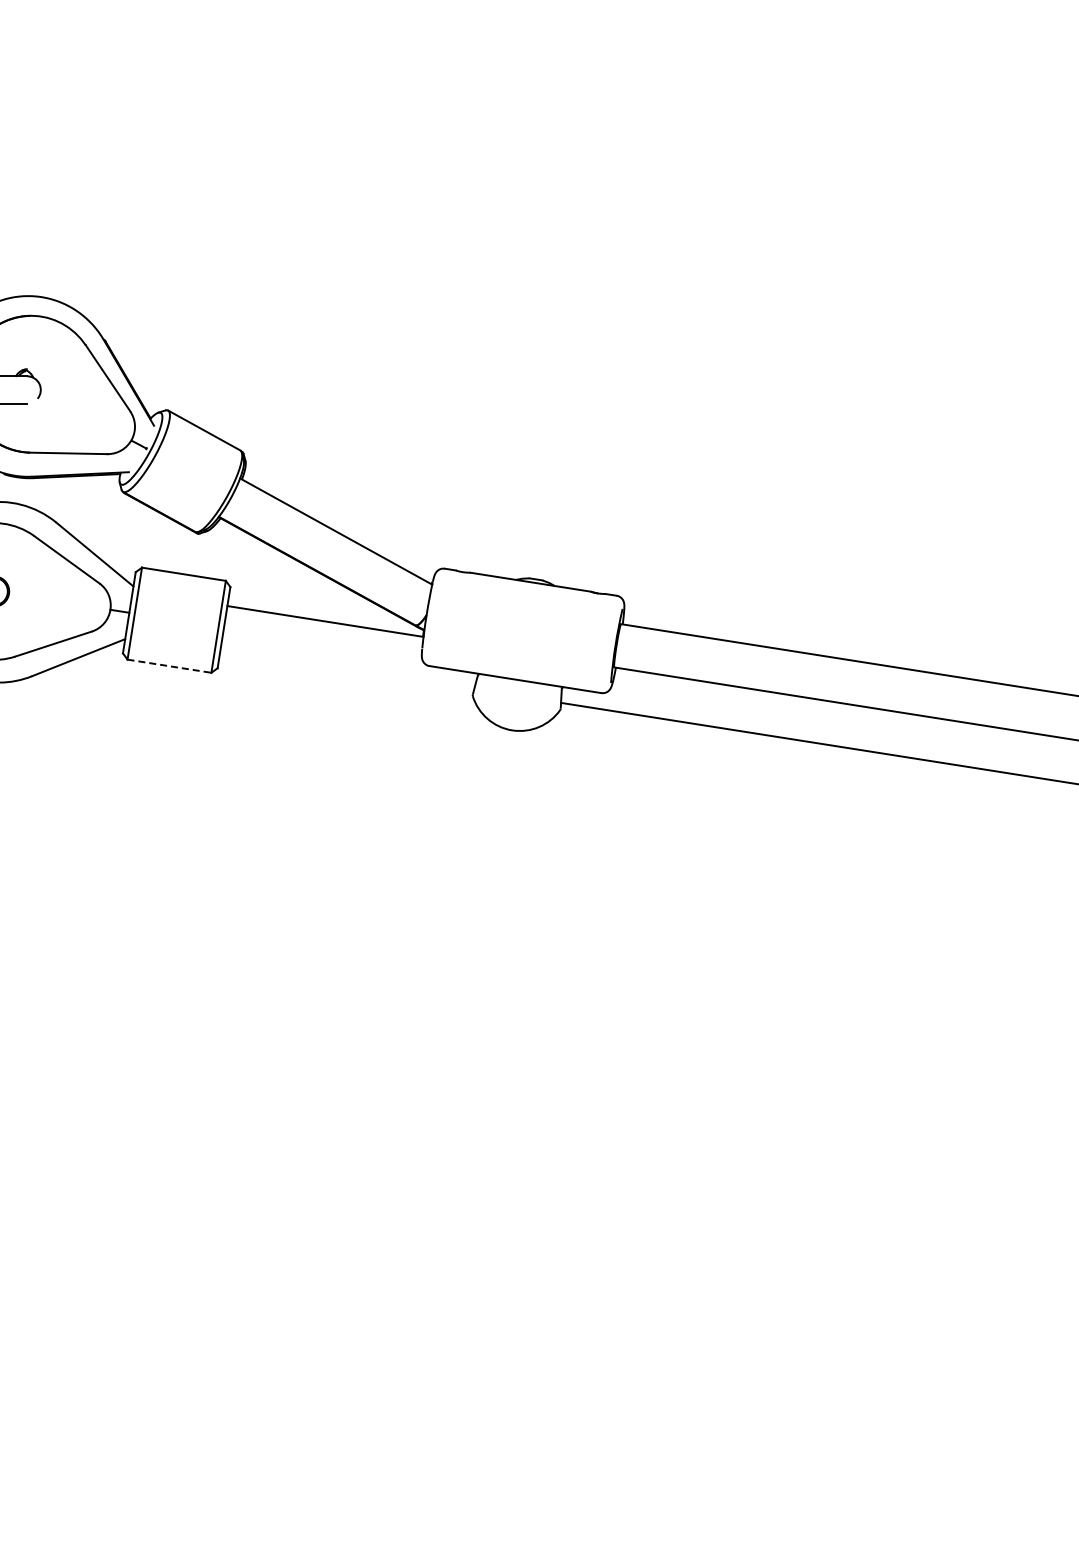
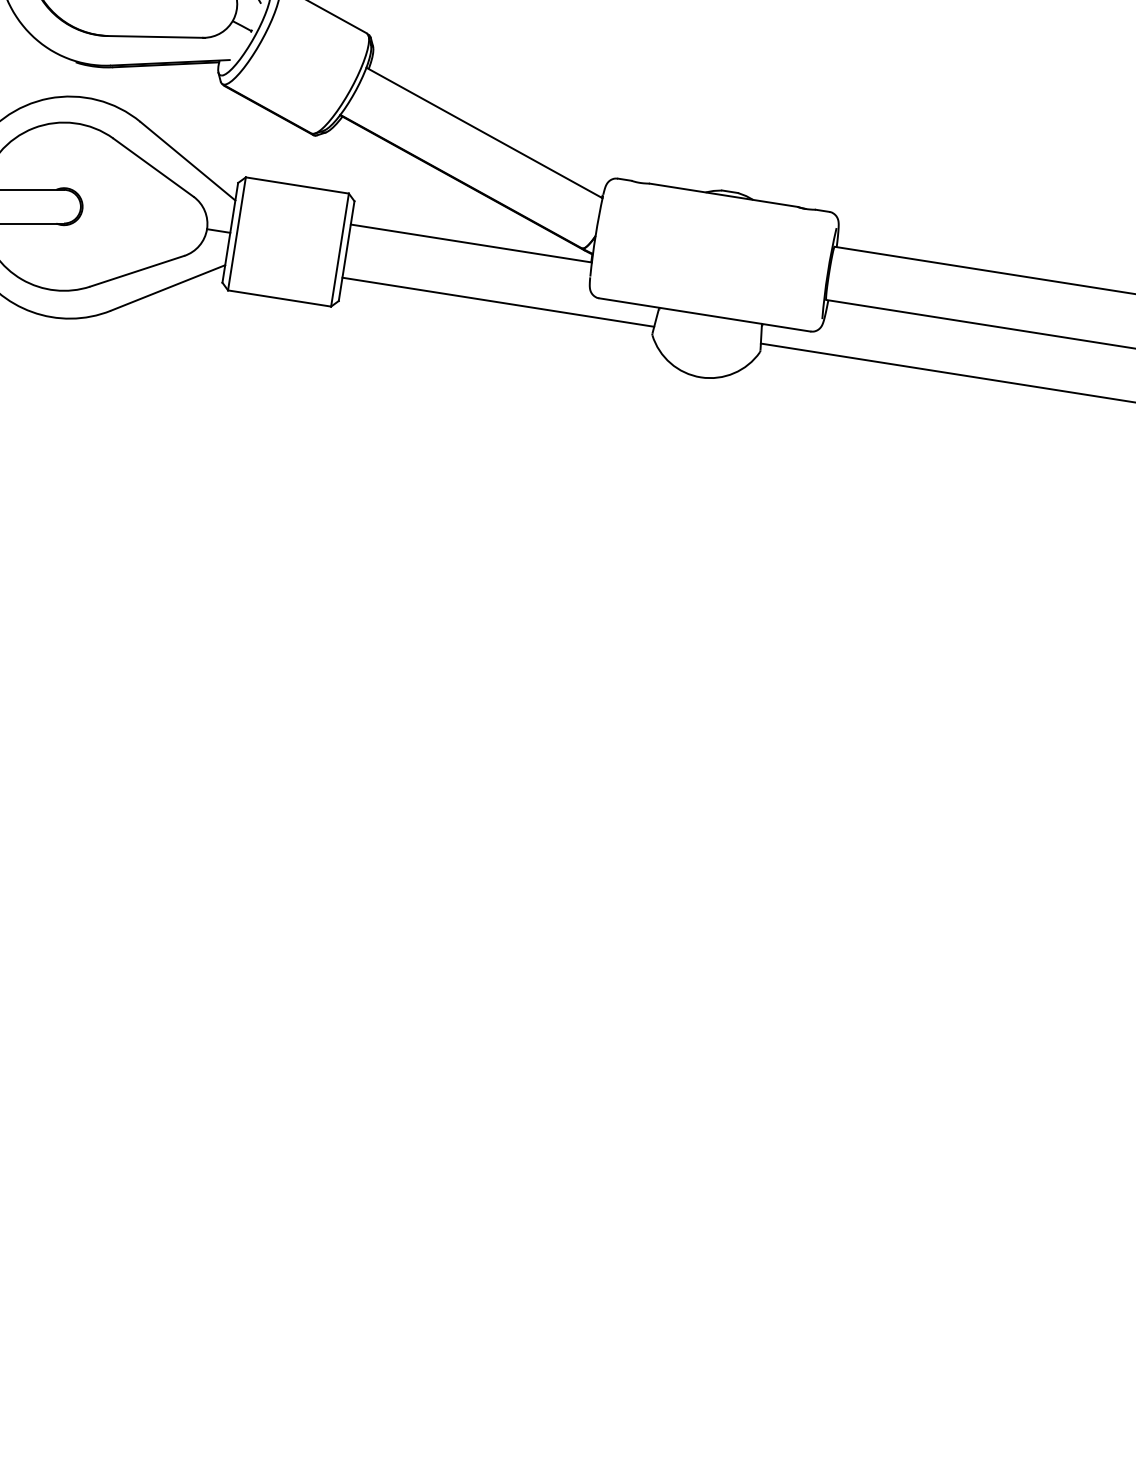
line: (169, 666) -> (279, 298), dashed -> solid
line: (347, 669) -> (498, 302), added

